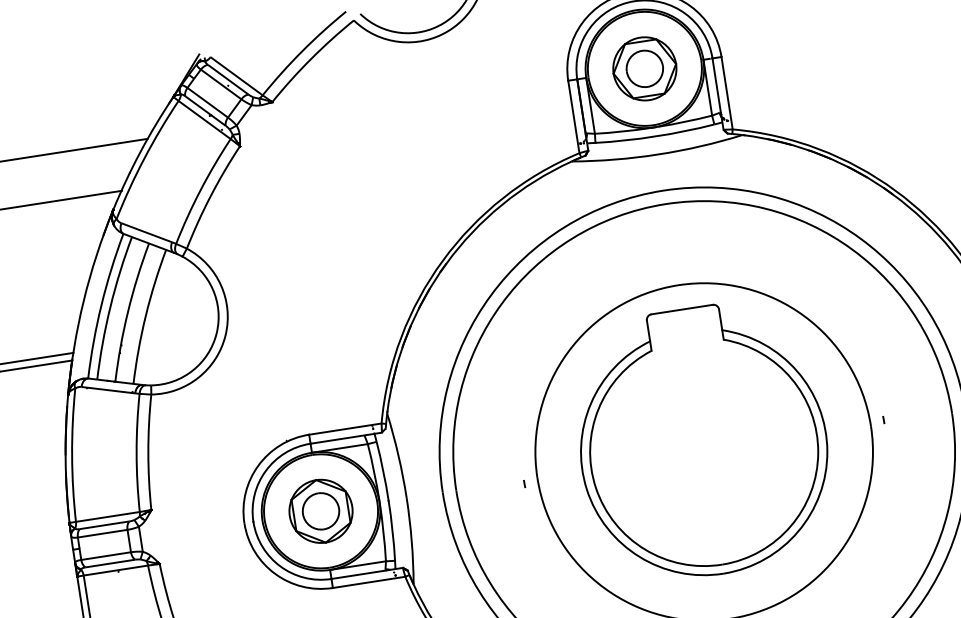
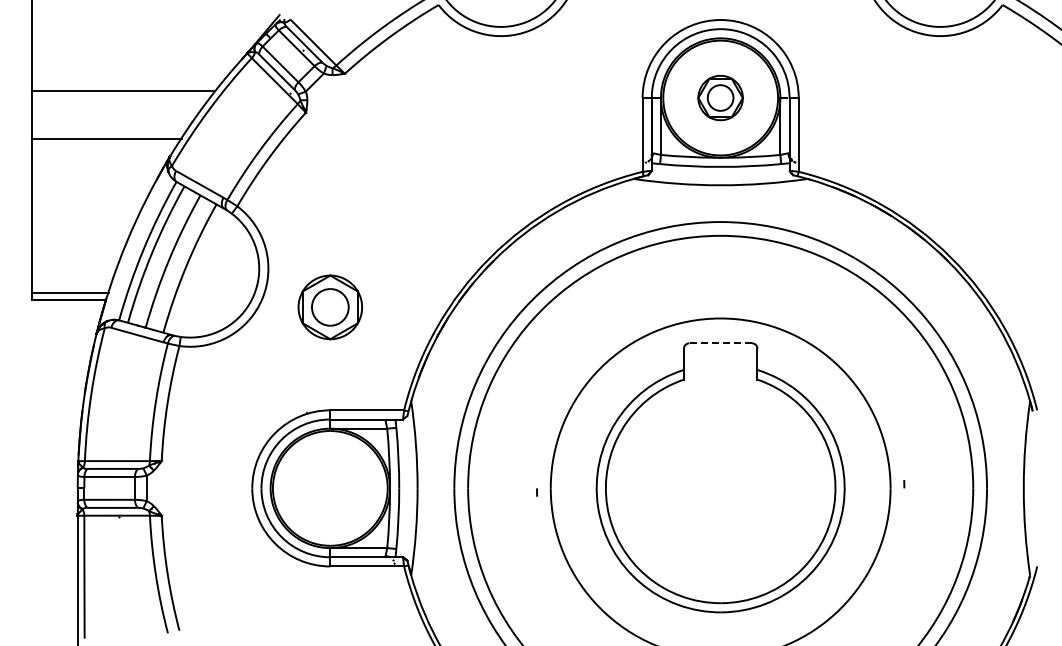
part: (644, 68) -> (720, 97), size x0.7
line: (681, 309) -> (720, 343), solid -> dashed
part: (320, 511) -> (329, 307), moved

